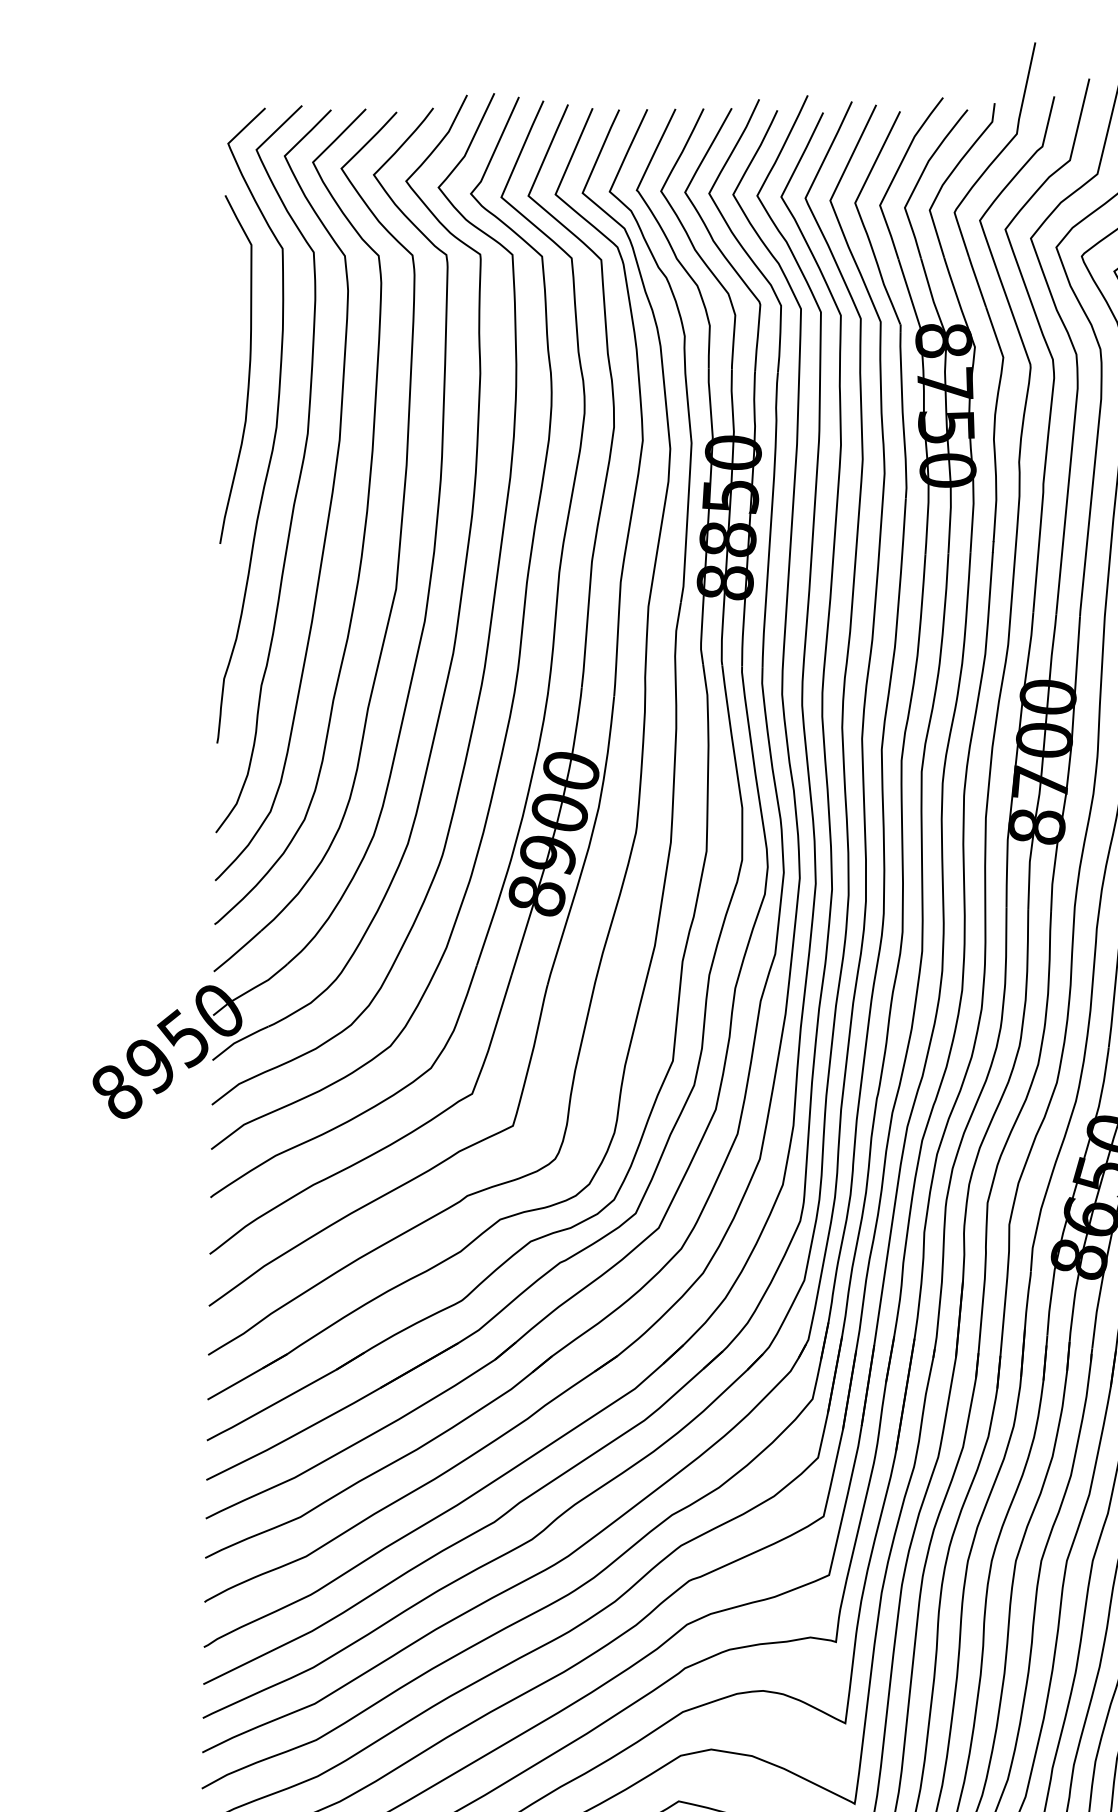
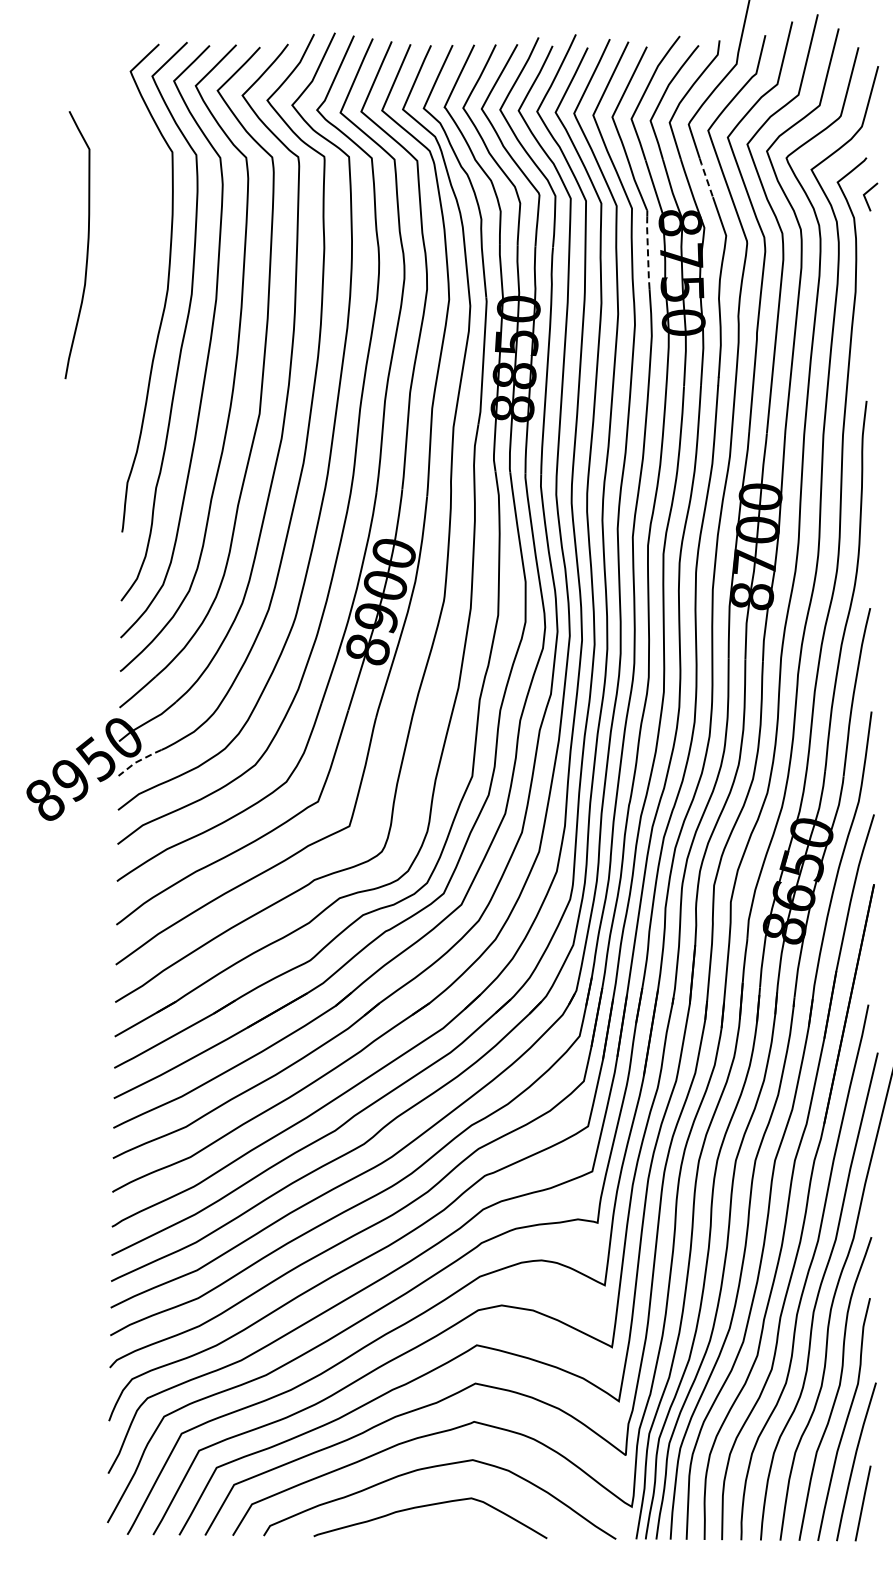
line: (977, 281) -> (706, 177), solid -> dashed
curve: (248, 370) -> (87, 245), moved
line: (900, 380) -> (647, 253), solid -> dashed
line: (238, 1041) -> (138, 761), solid -> dashed

